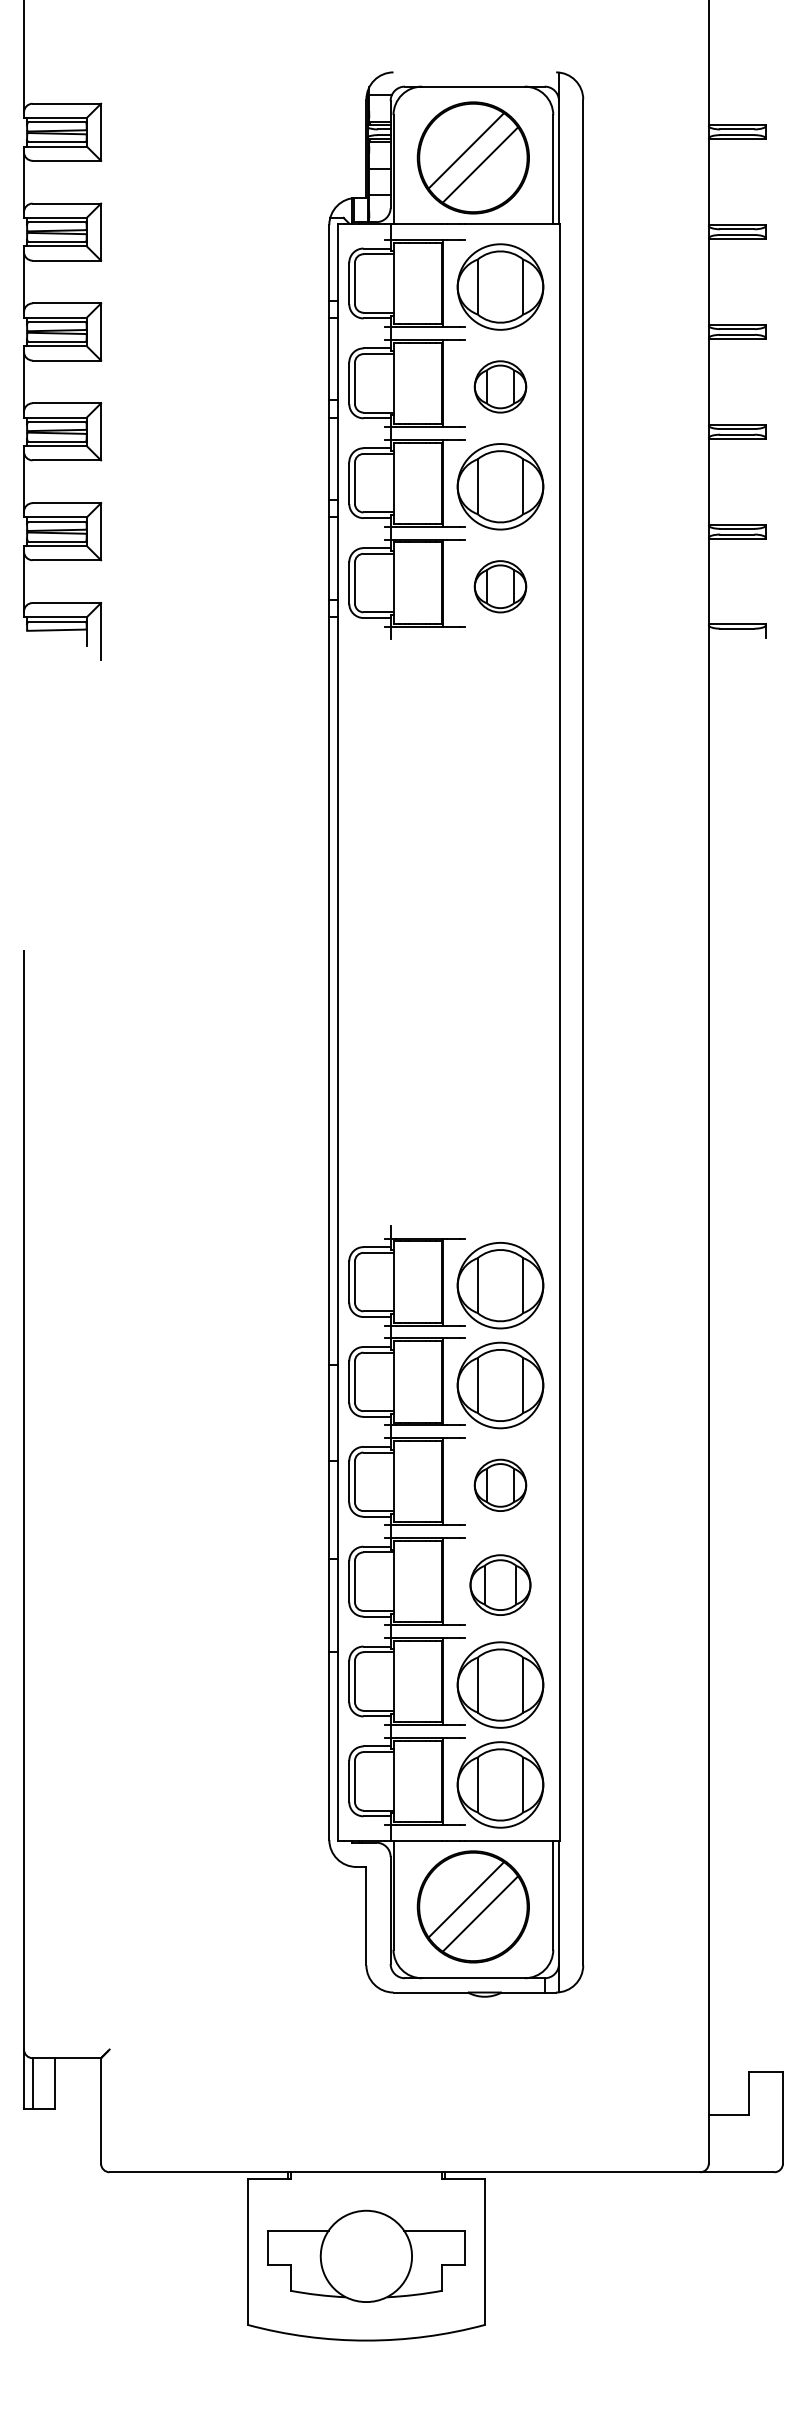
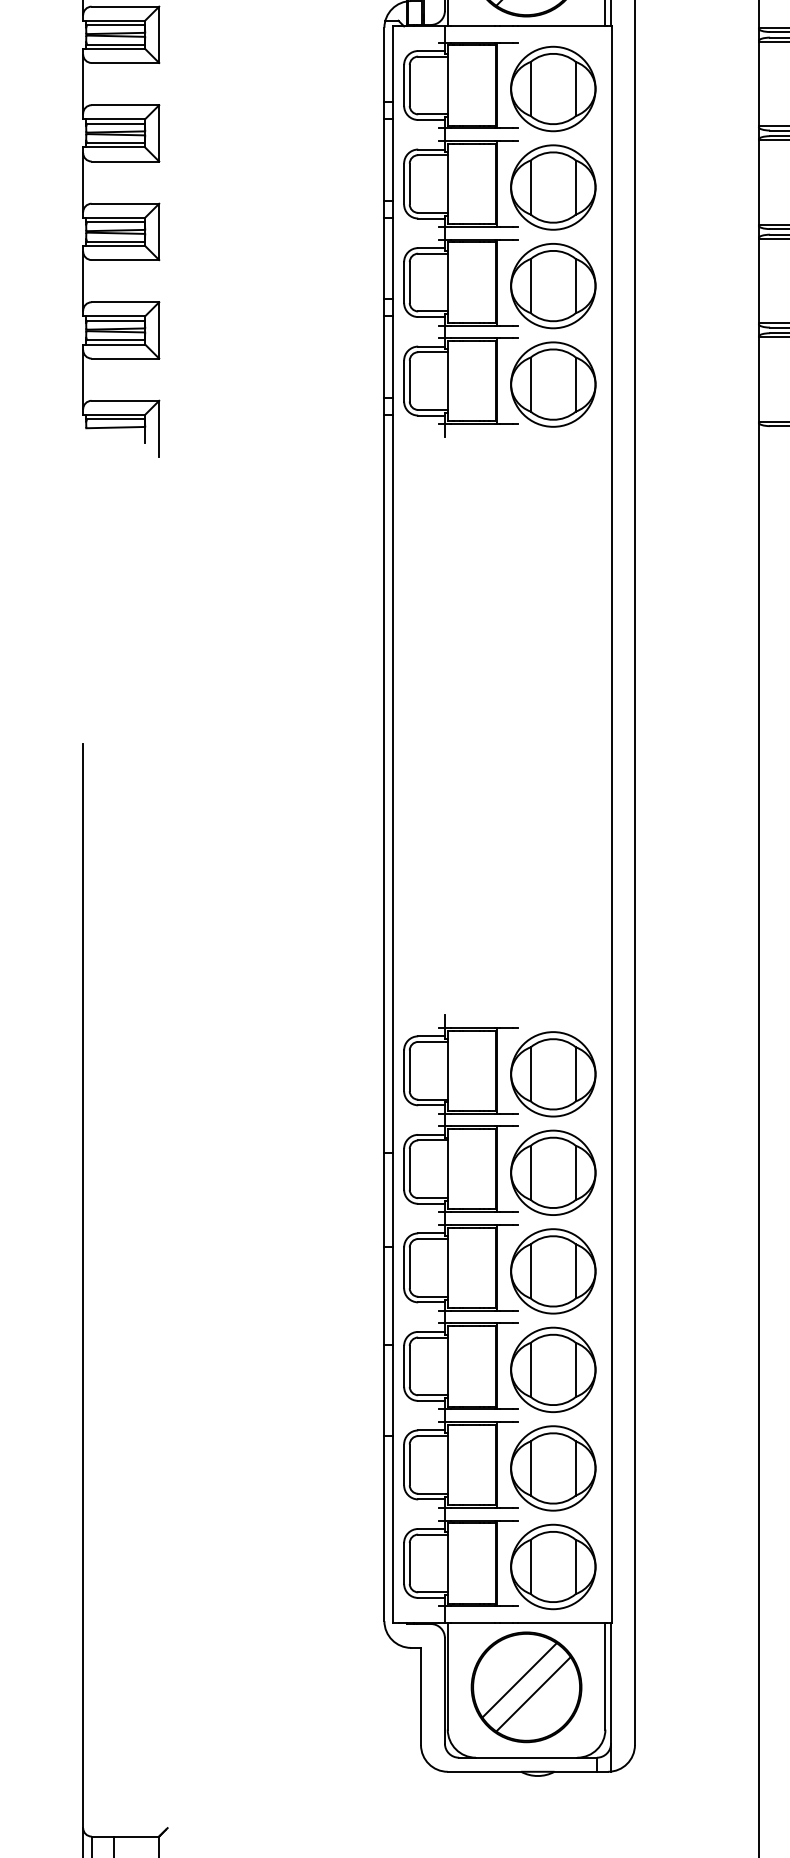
part: (500, 386) -> (553, 187), size x1.67
part: (500, 586) -> (553, 384), size x1.67
part: (500, 1485) -> (553, 1271), size x1.67
part: (500, 1584) -> (553, 1369), size x1.43

